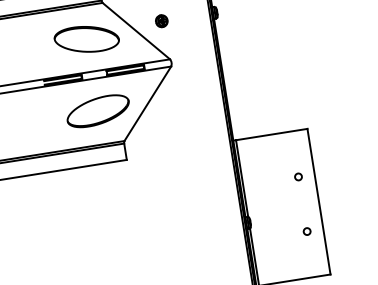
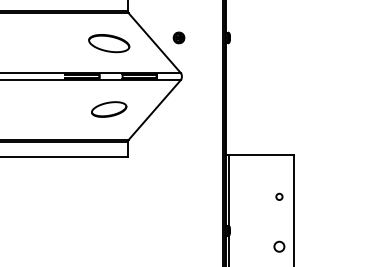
part: (85, 39) -> (108, 43), size x0.7
part: (97, 111) -> (108, 109), size x0.6
circle: (307, 232) -> (279, 247), size x1.6

